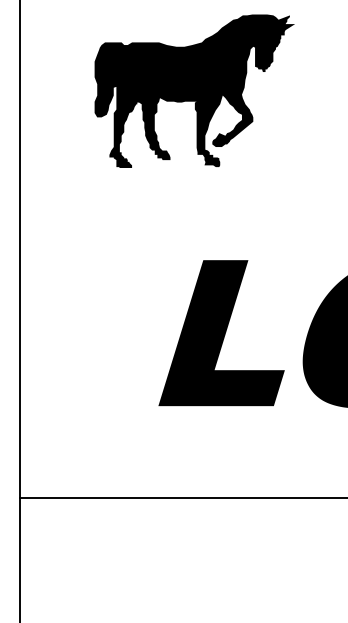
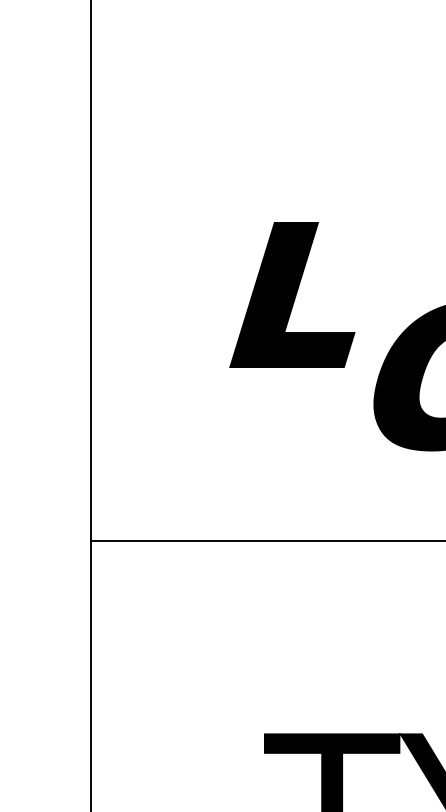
part: (194, 90) -> (265, 133), removed
part: (221, 332) -> (292, 294), moved

